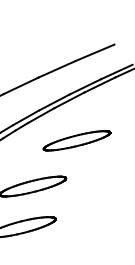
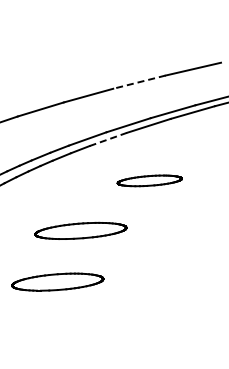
line: (56, 69) -> (138, 82), solid -> dashed
line: (41, 115) -> (108, 139), solid -> dashed
part: (76, 140) -> (149, 180), size x0.7

